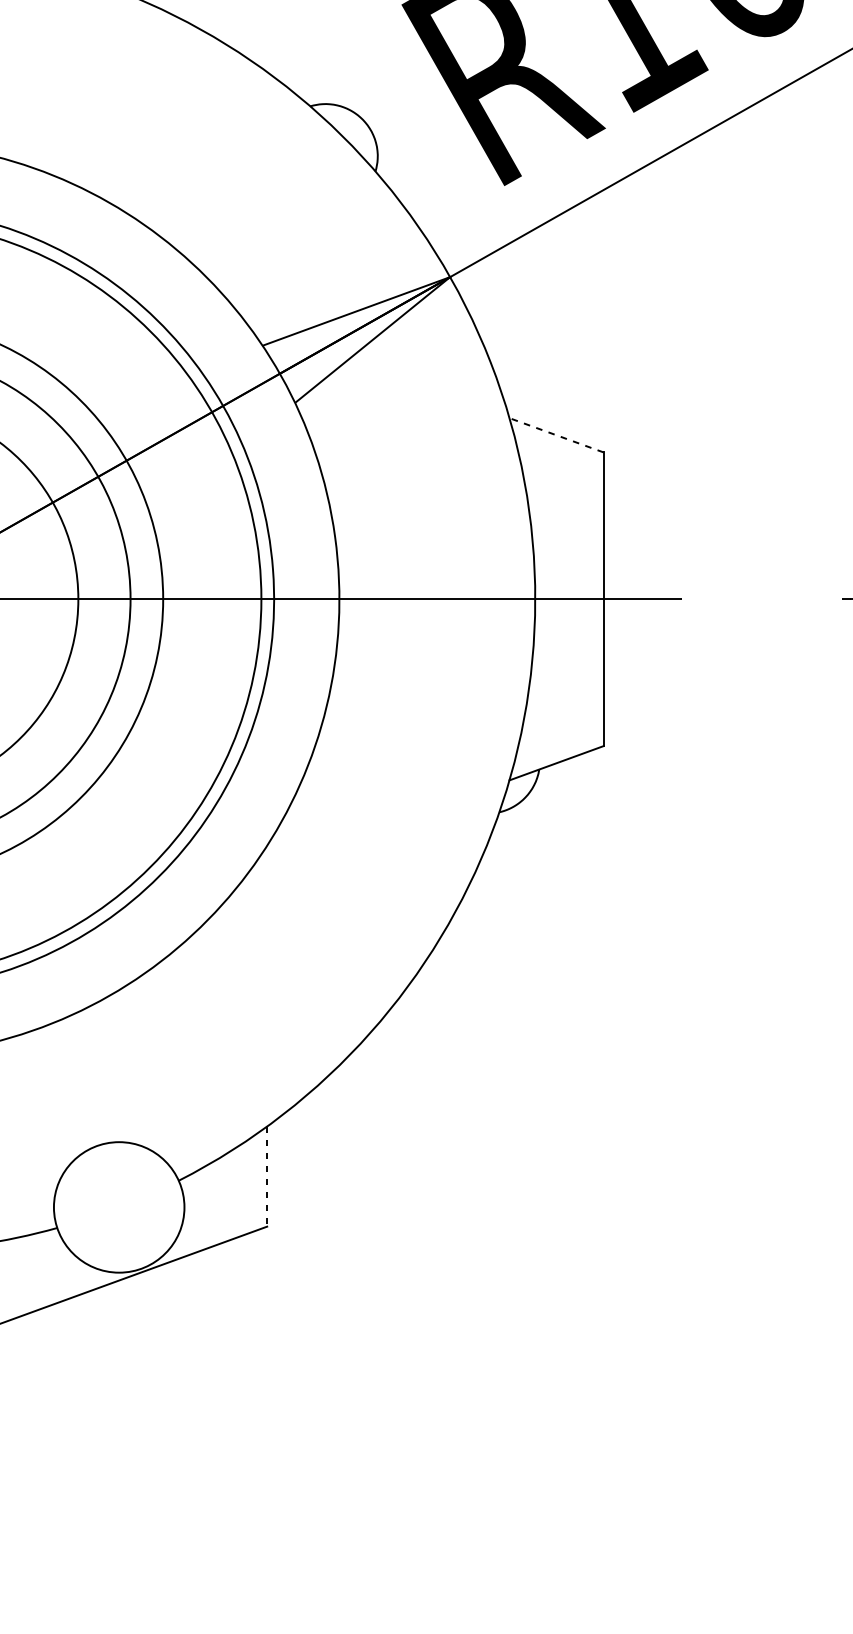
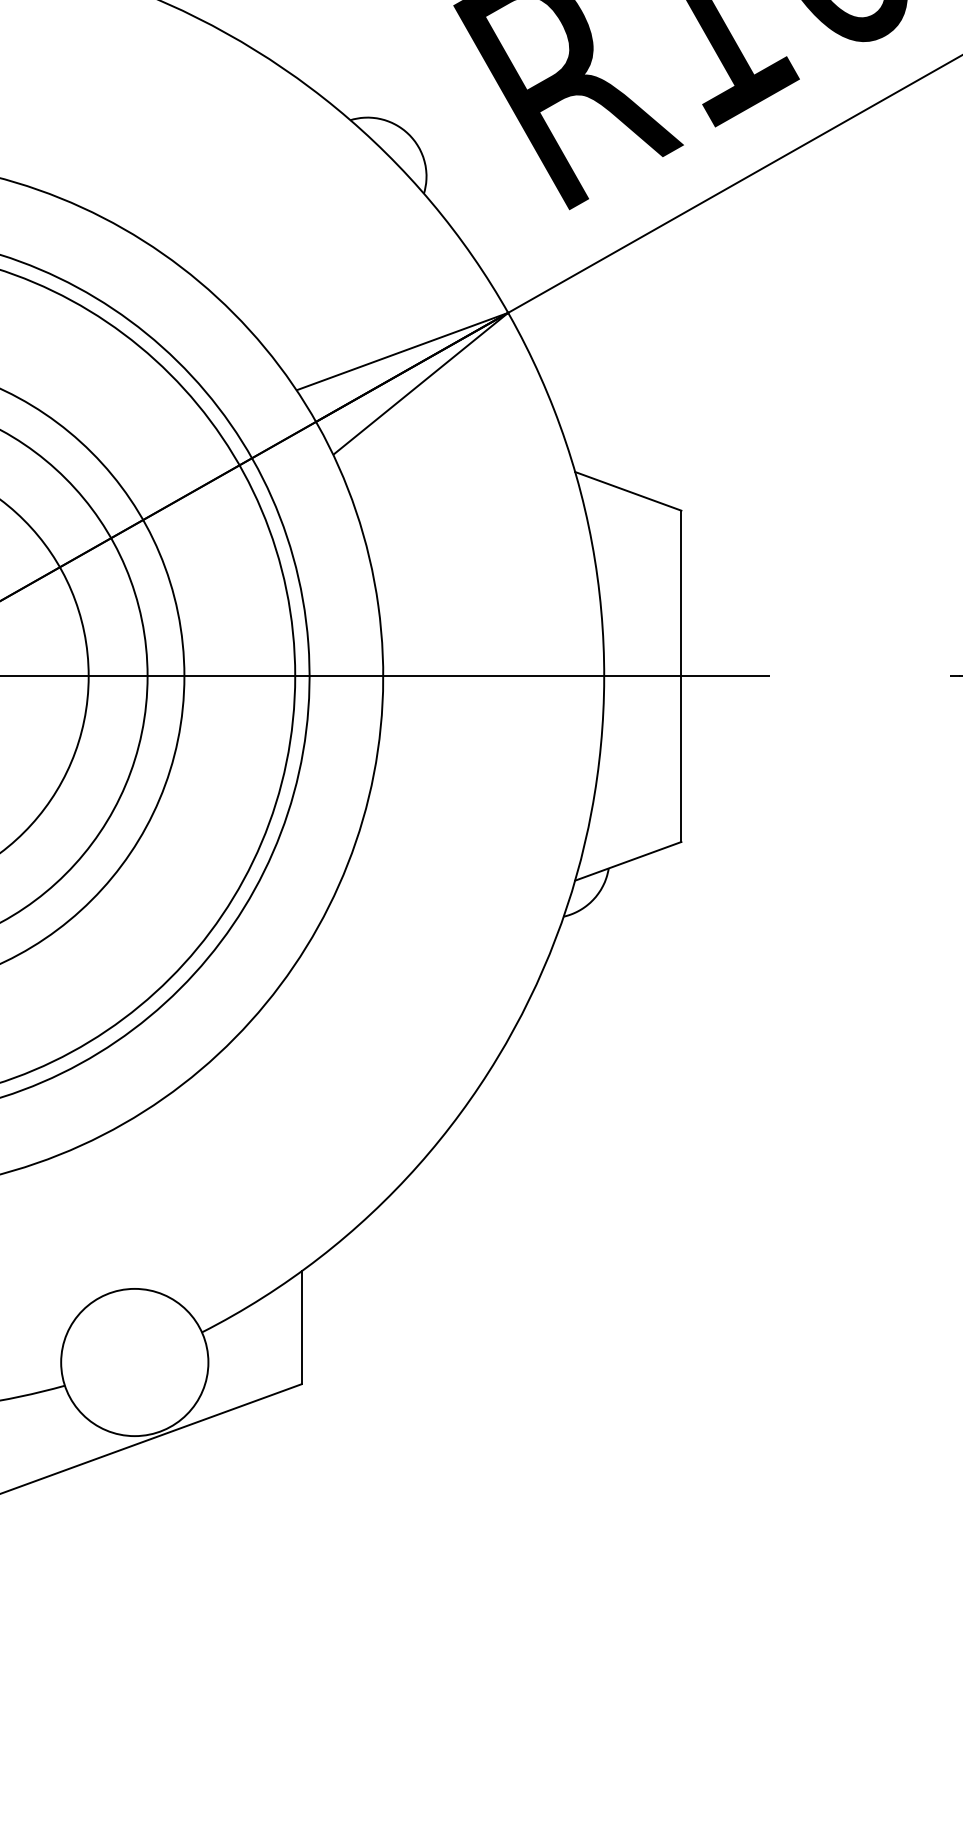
line: (556, 435) -> (628, 491), dashed -> solid
line: (266, 1176) -> (301, 1327), dashed -> solid

